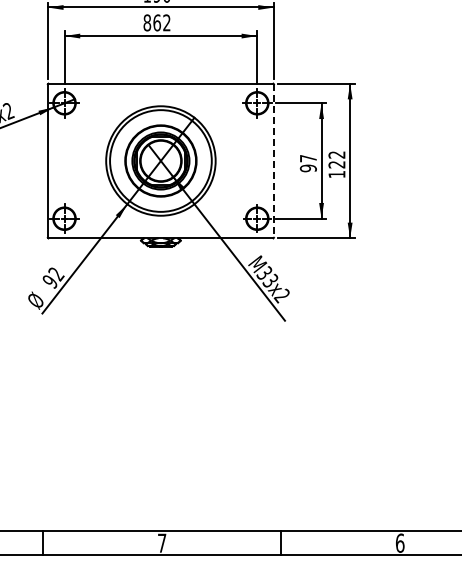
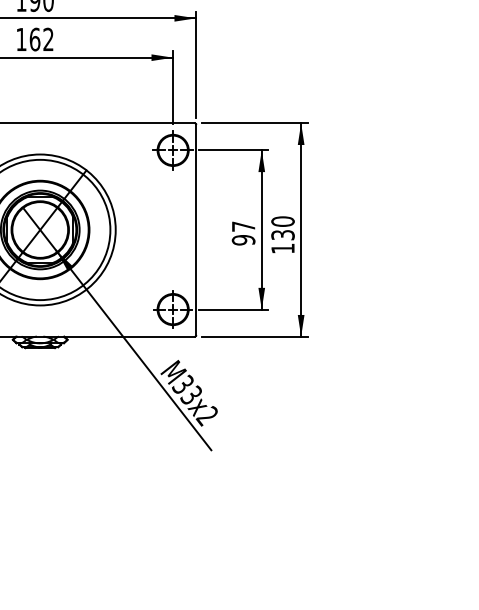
text: (147, 22) -> (21, 39), 862 -> 162
text: (336, 159) -> (282, 227), 122 -> 130
line: (273, 161) -> (195, 230), dashed -> solid

